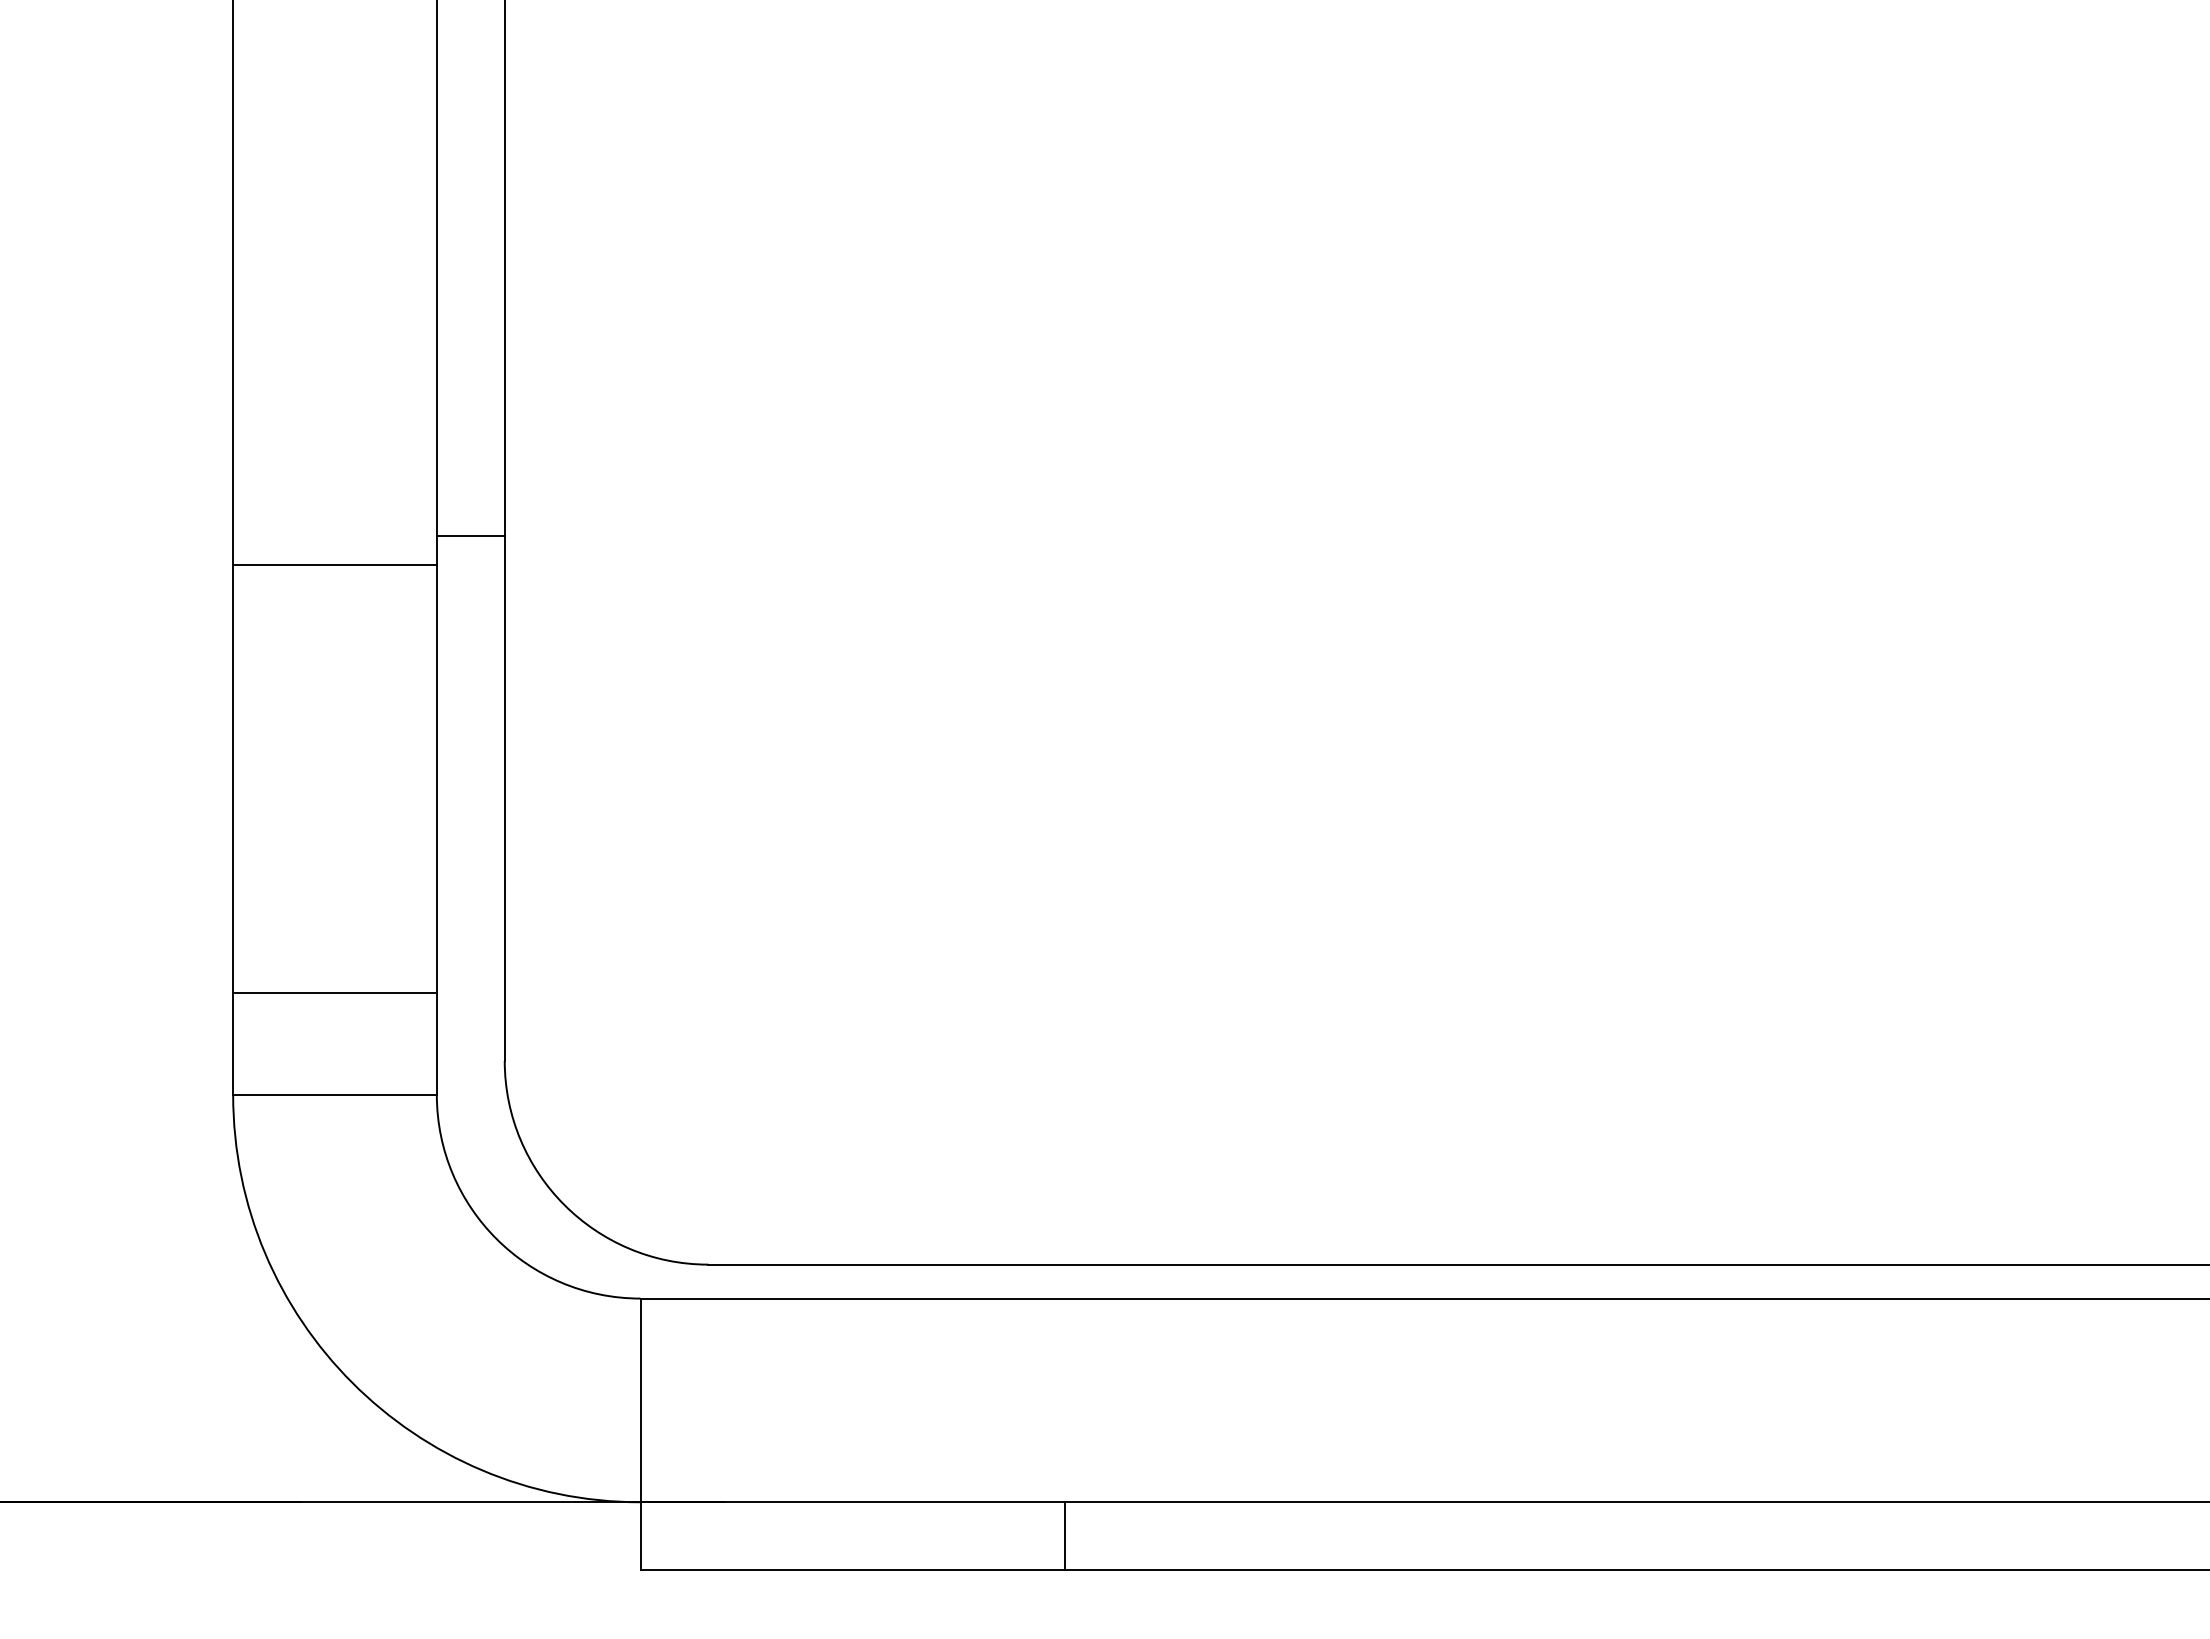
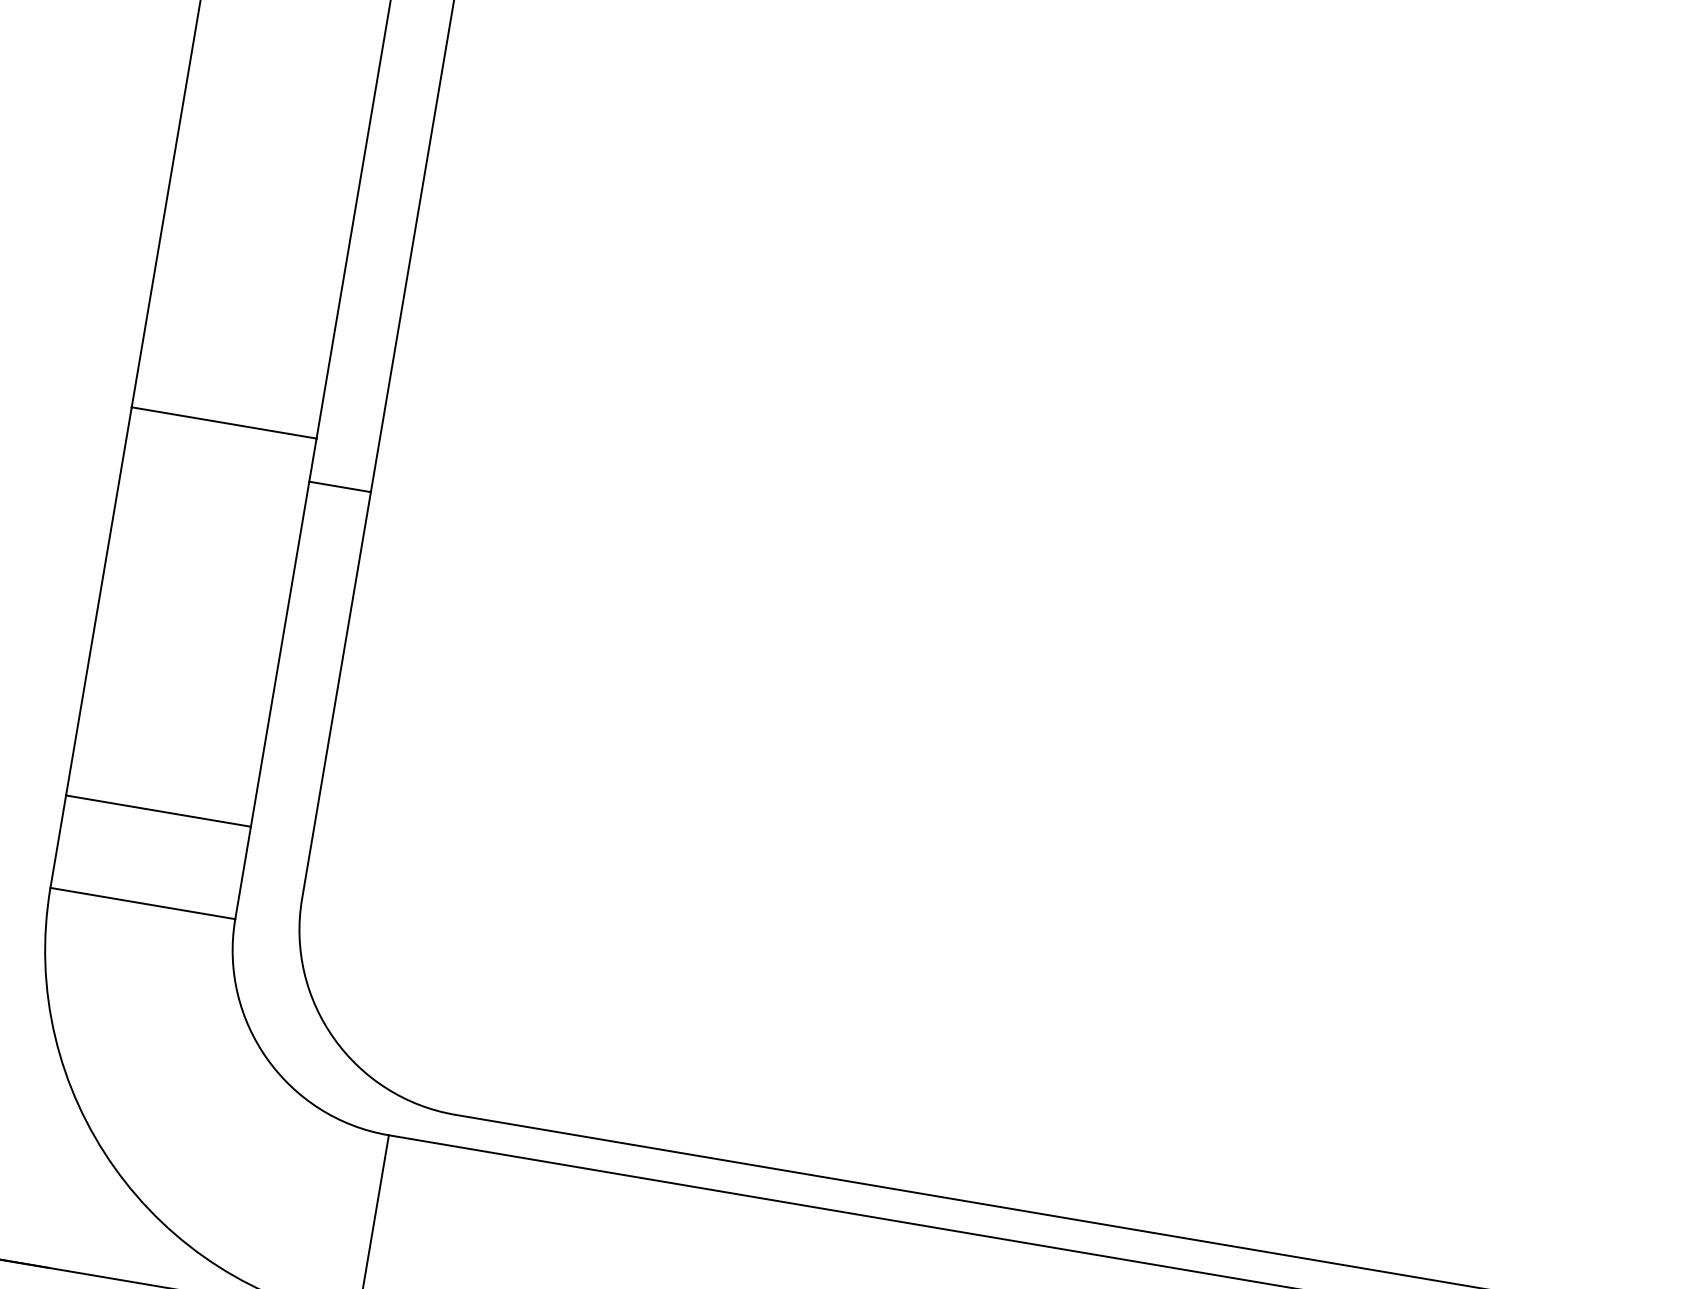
line: (470, 535) -> (339, 486), moved

